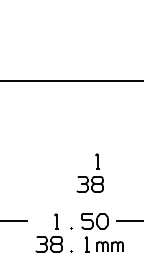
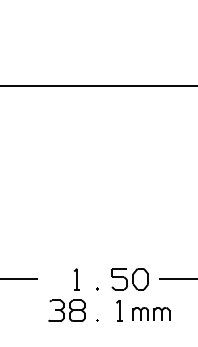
part: (89, 172) -> (122, 211), removed

